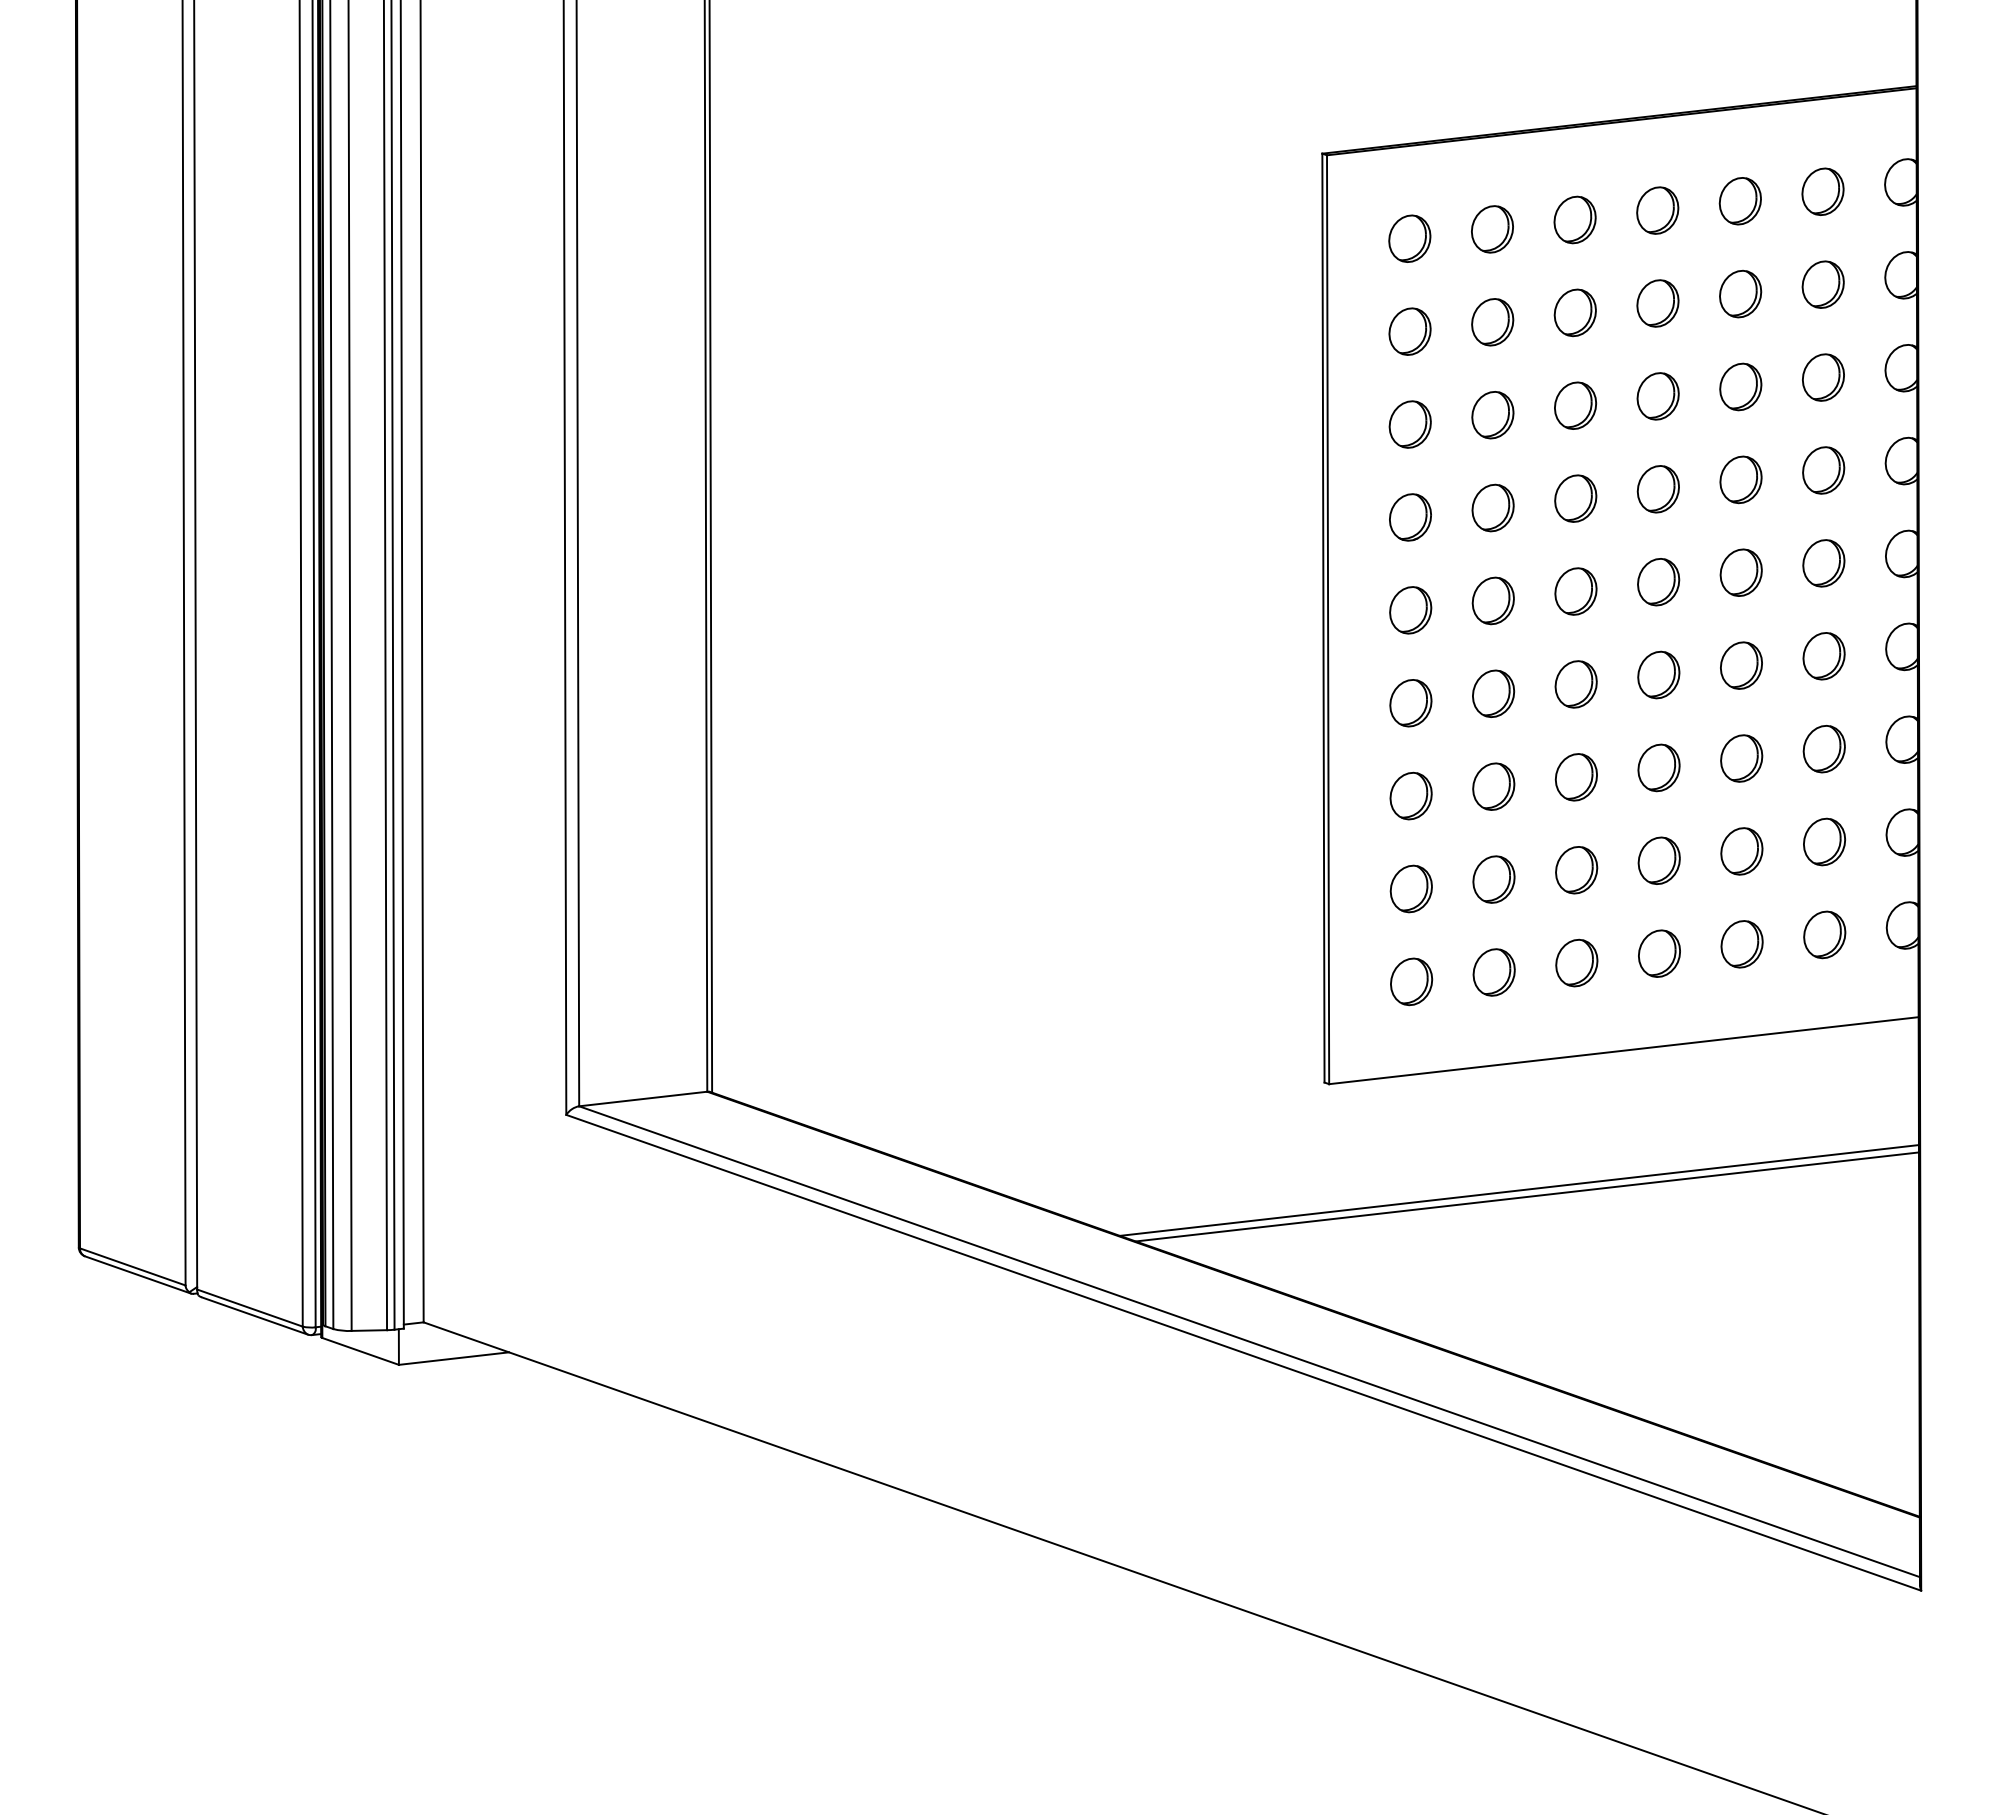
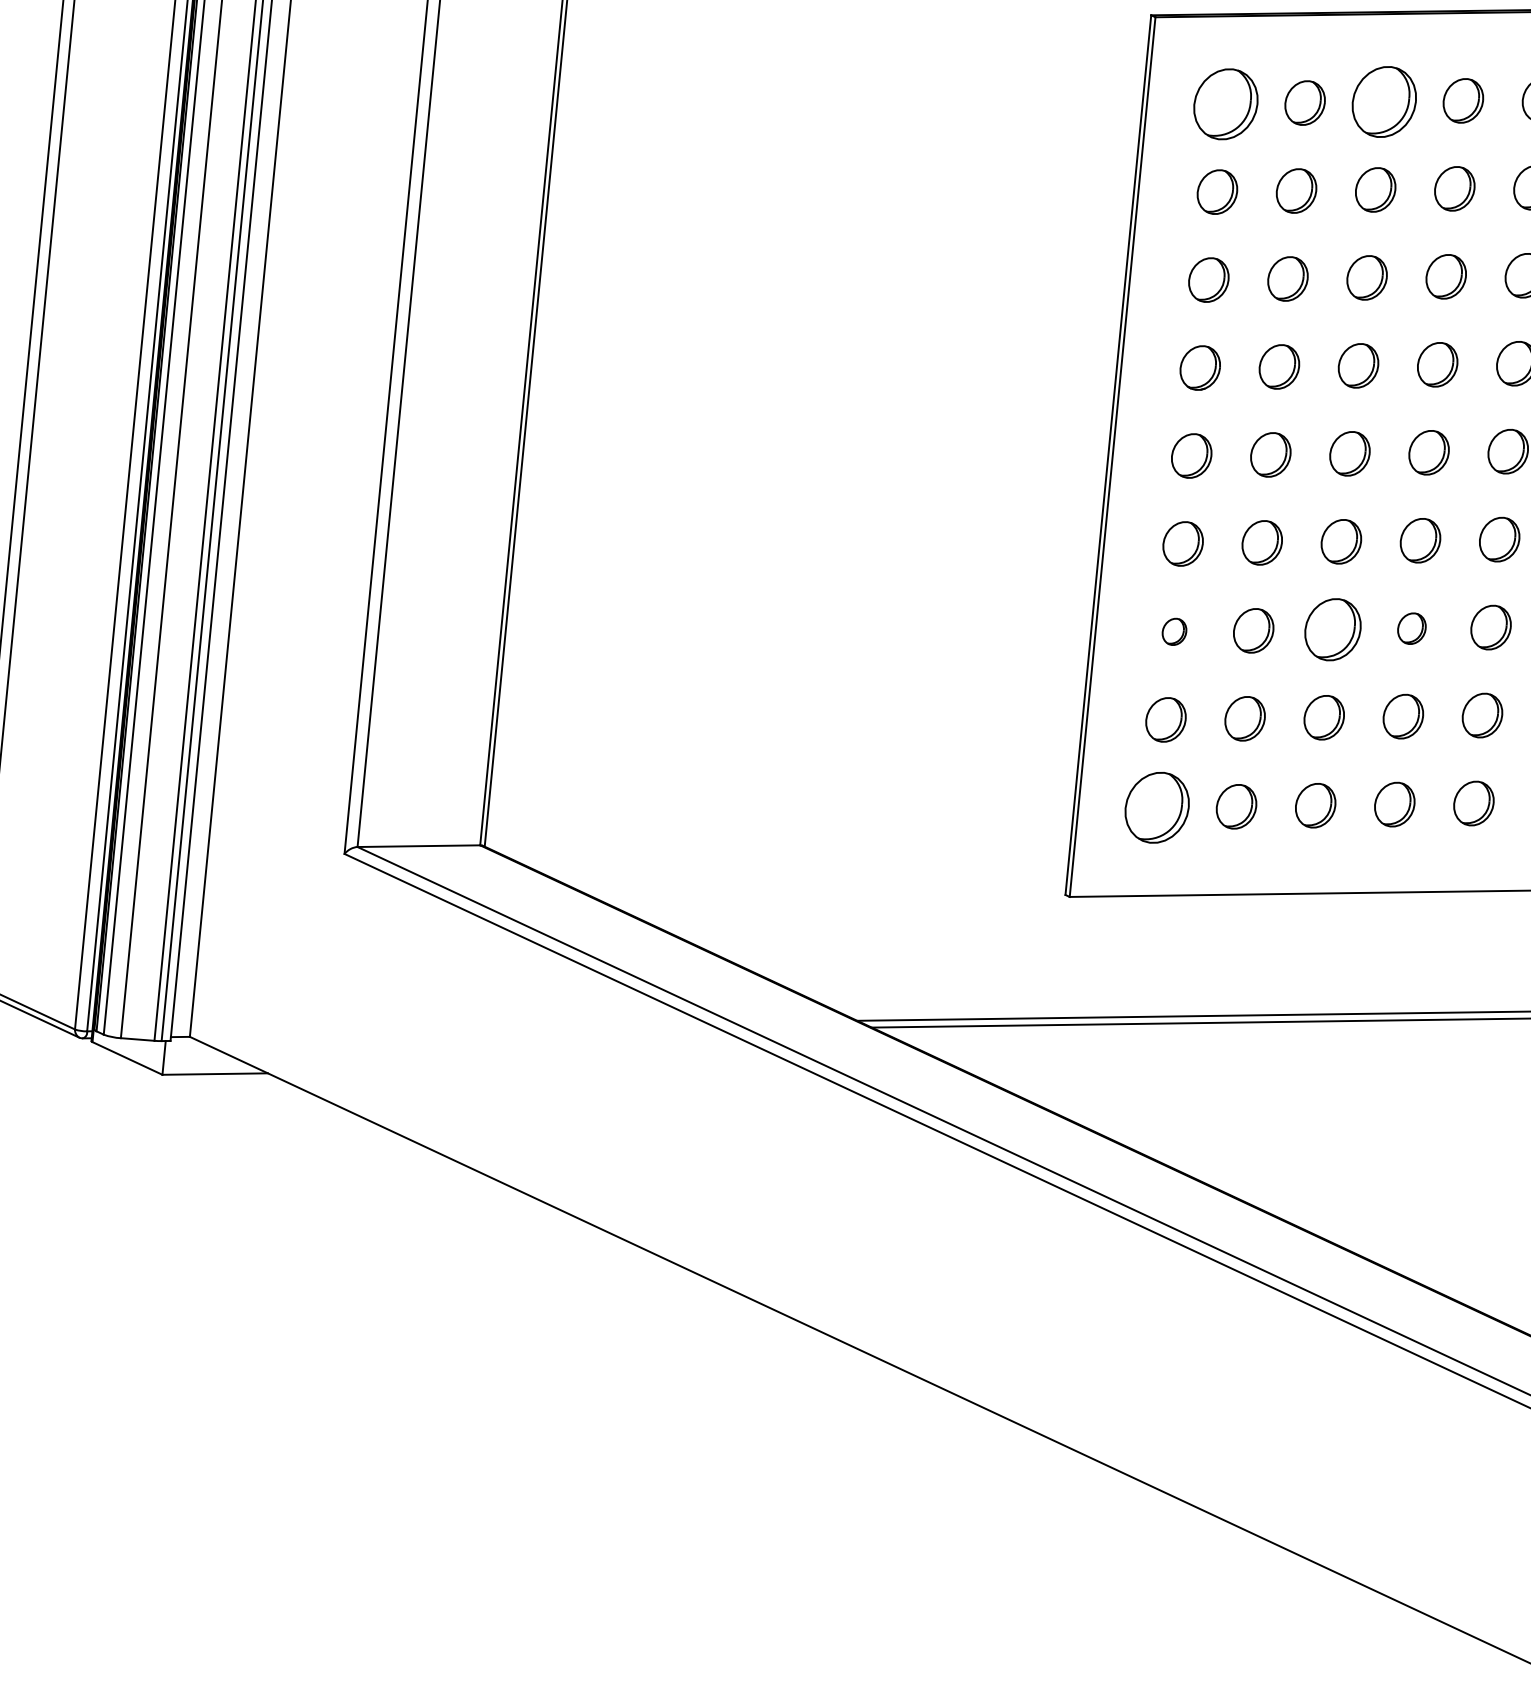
part: (1574, 219) -> (1383, 101), size x1.6
part: (1409, 238) -> (1225, 103), size x1.6
part: (1658, 767) -> (1411, 628), size x0.7
part: (1575, 777) -> (1331, 629), size x1.4
part: (1410, 795) -> (1174, 631), size x0.6
part: (1411, 981) -> (1157, 807), size x1.6

